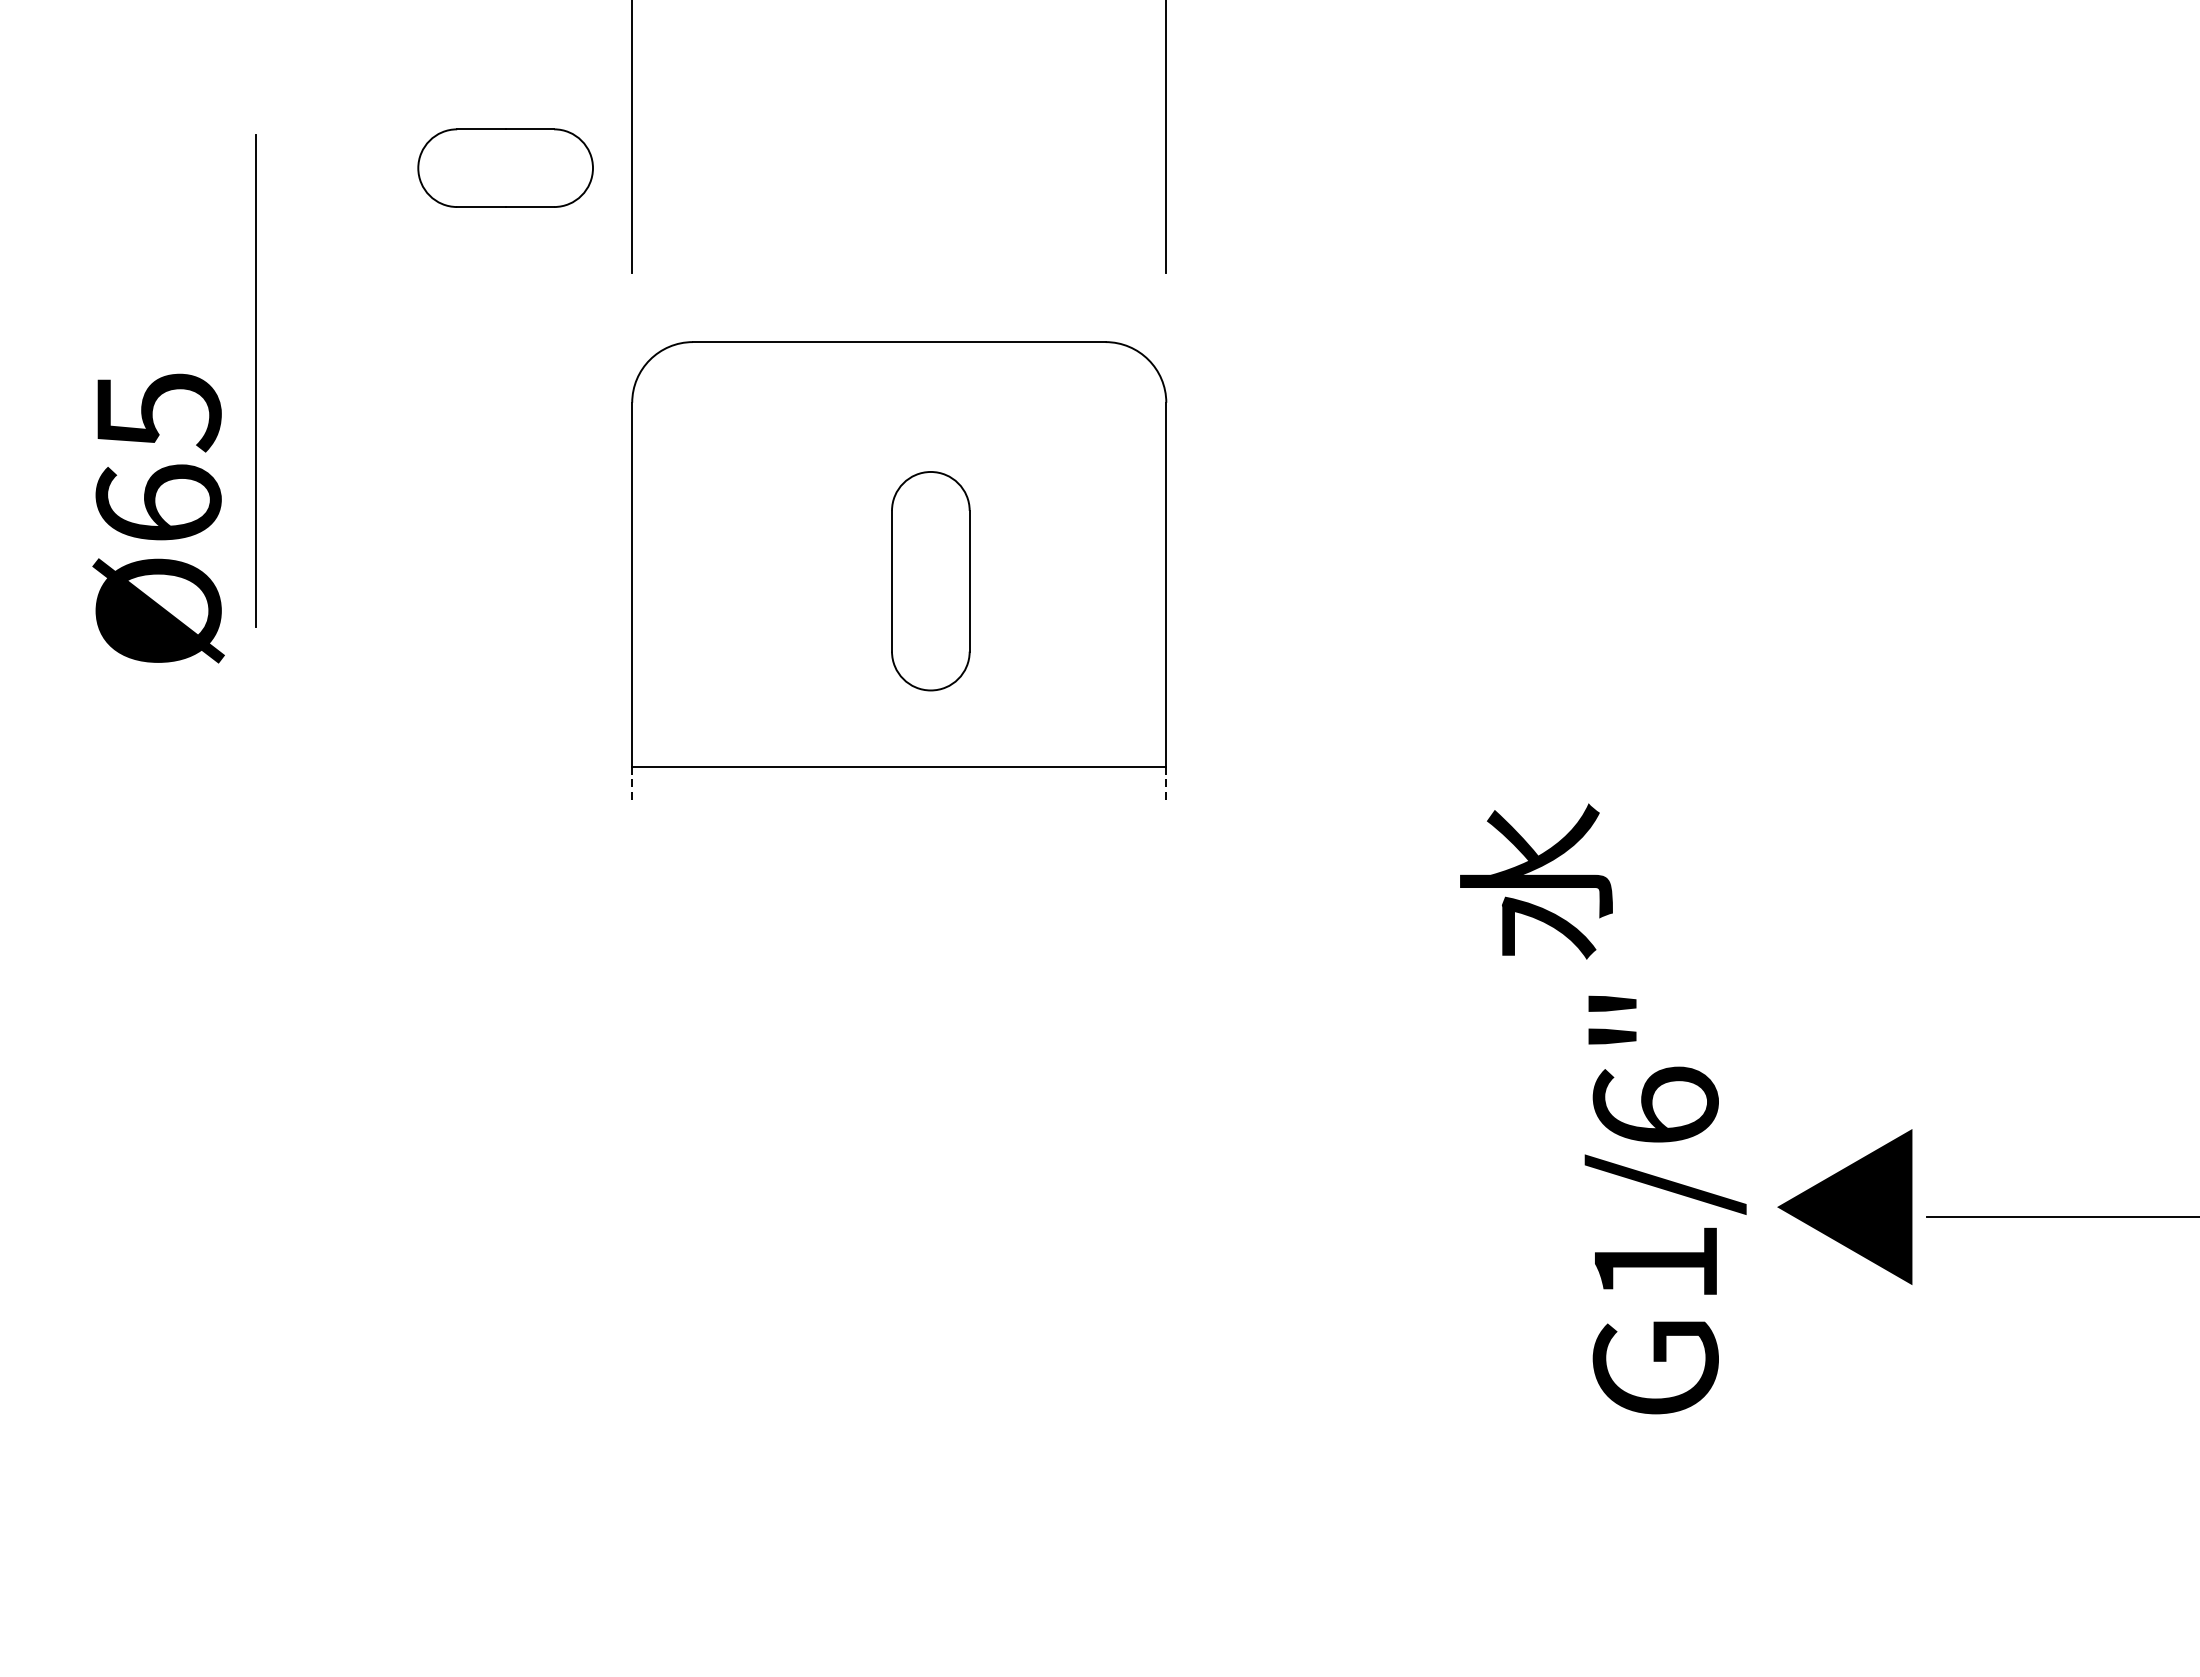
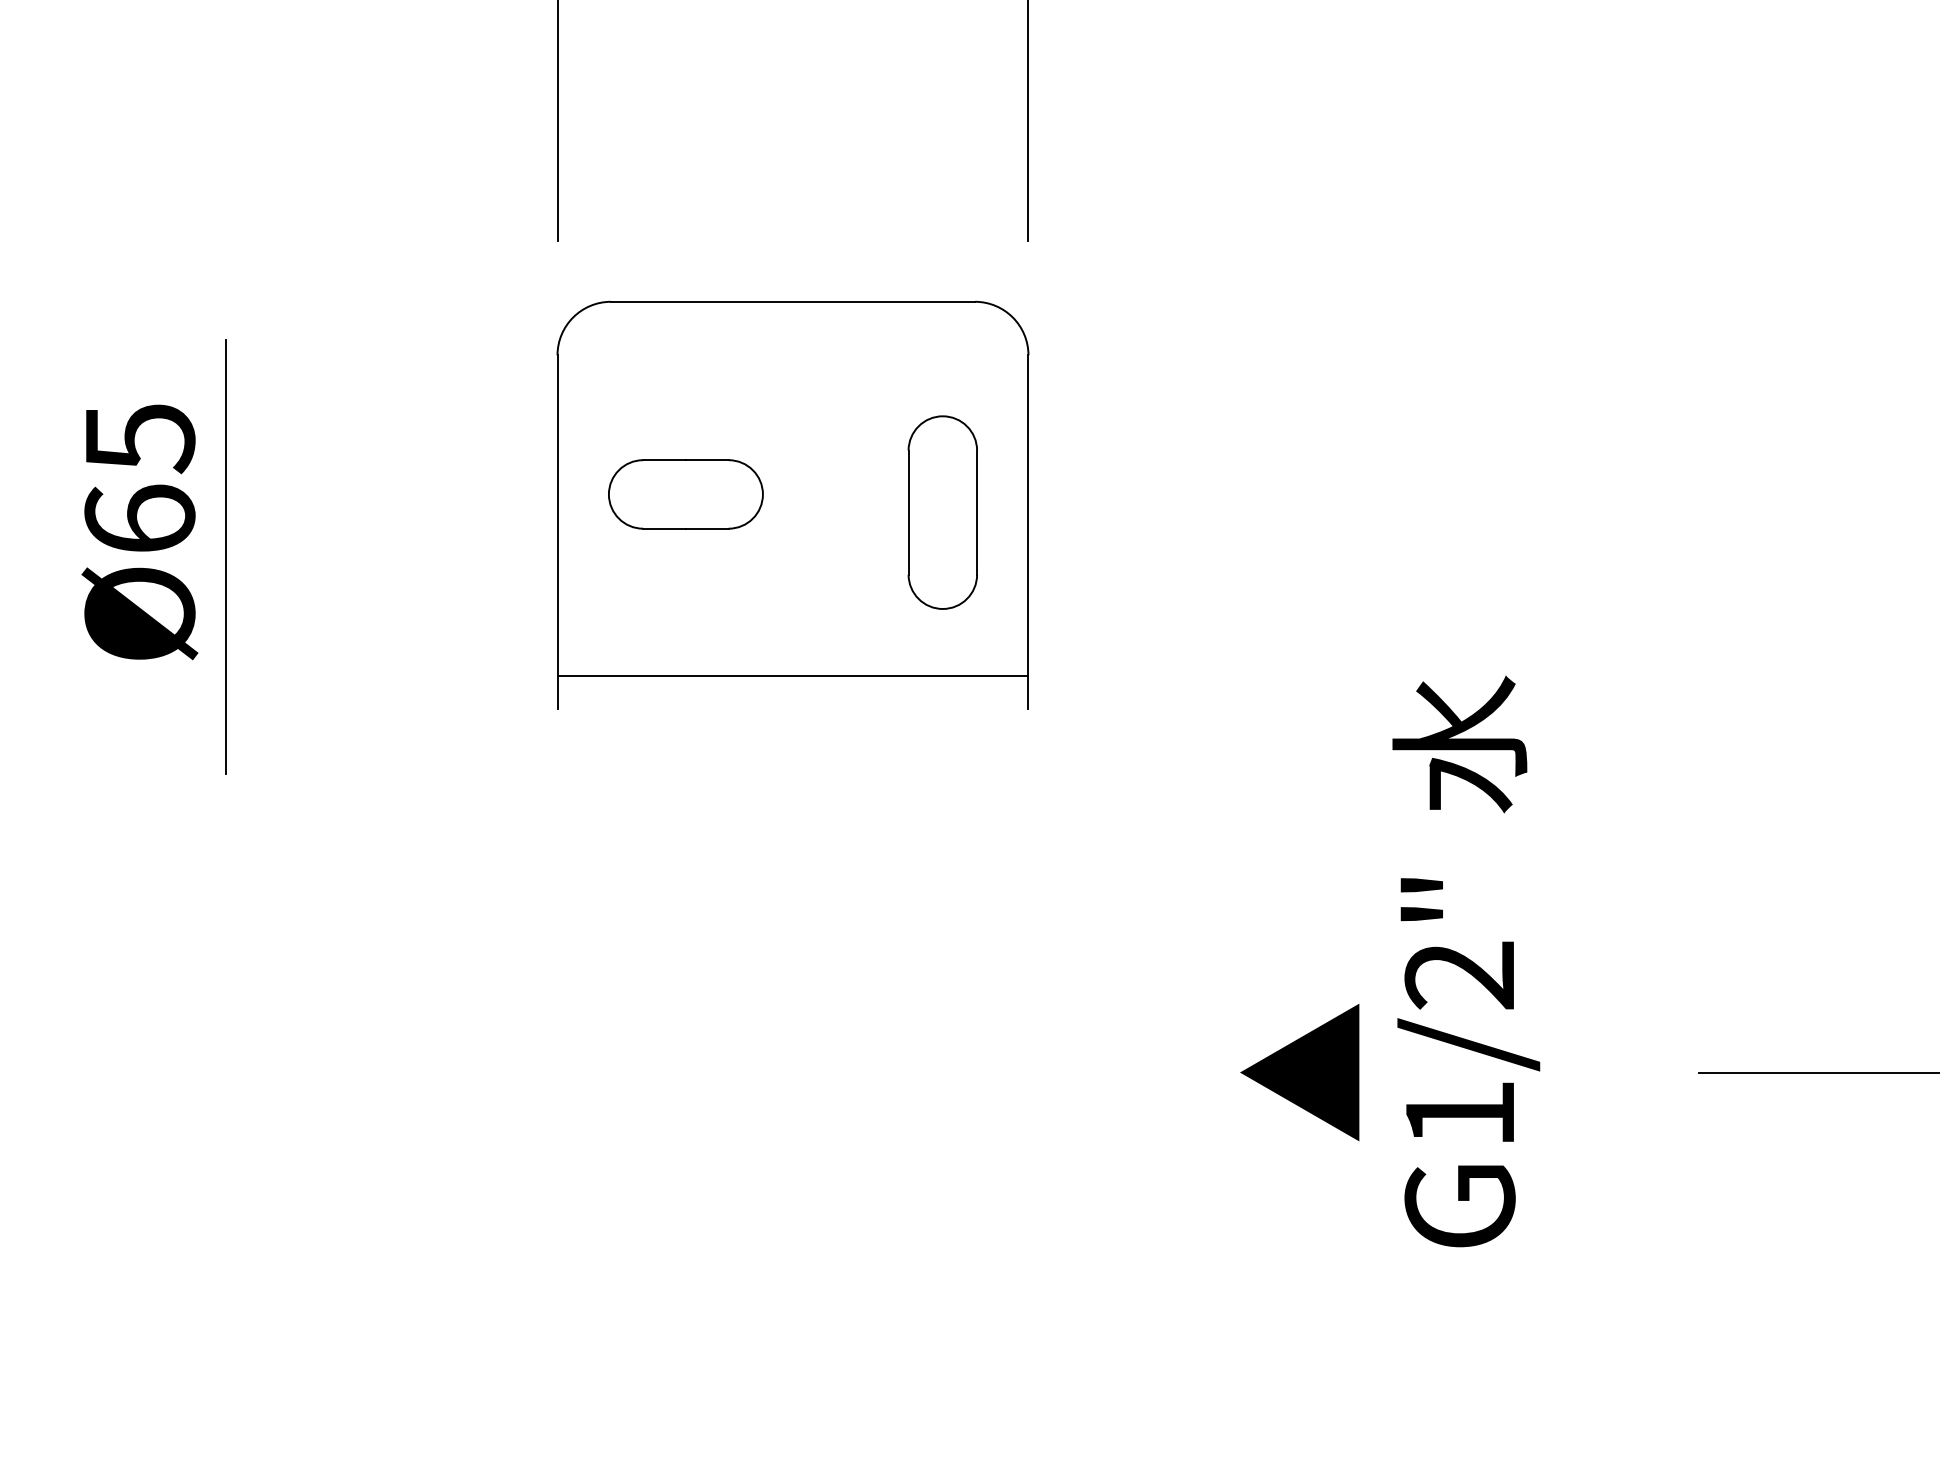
part: (505, 168) -> (685, 494), moved
line: (255, 380) -> (225, 556), moved
text: (158, 518) -> (139, 532), moved
part: (930, 581) -> (942, 512), moved
line: (632, 785) -> (557, 692), dashed -> solid
line: (1166, 785) -> (1028, 692), dashed -> solid
text: (1536, 881) -> (1459, 744), moved
text: (1655, 1105) -> (1459, 974), G1/6" -> G1/2"
text: (1844, 1207) -> (1299, 1072), moved

